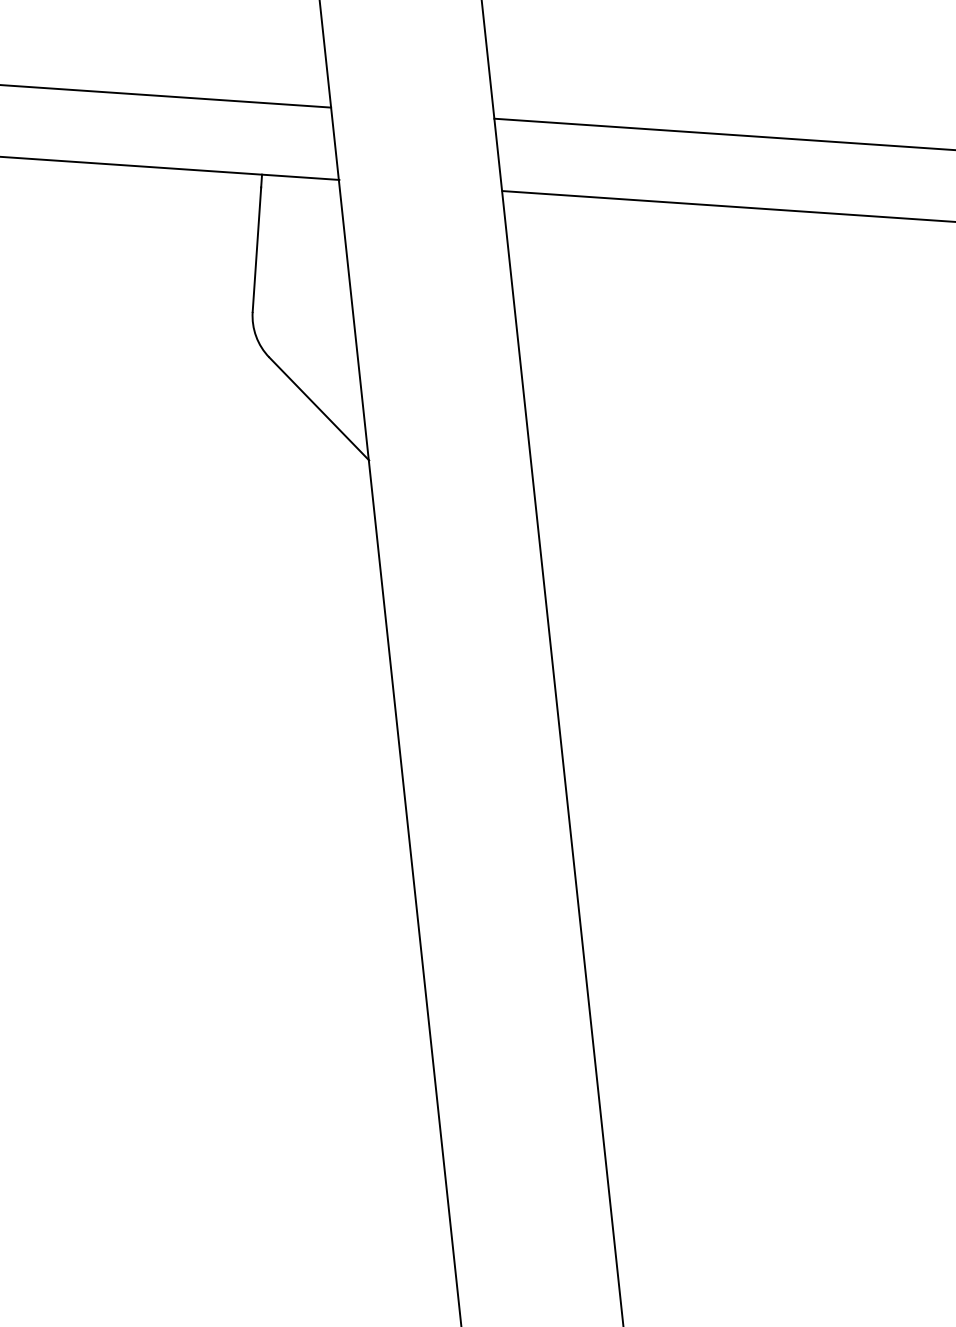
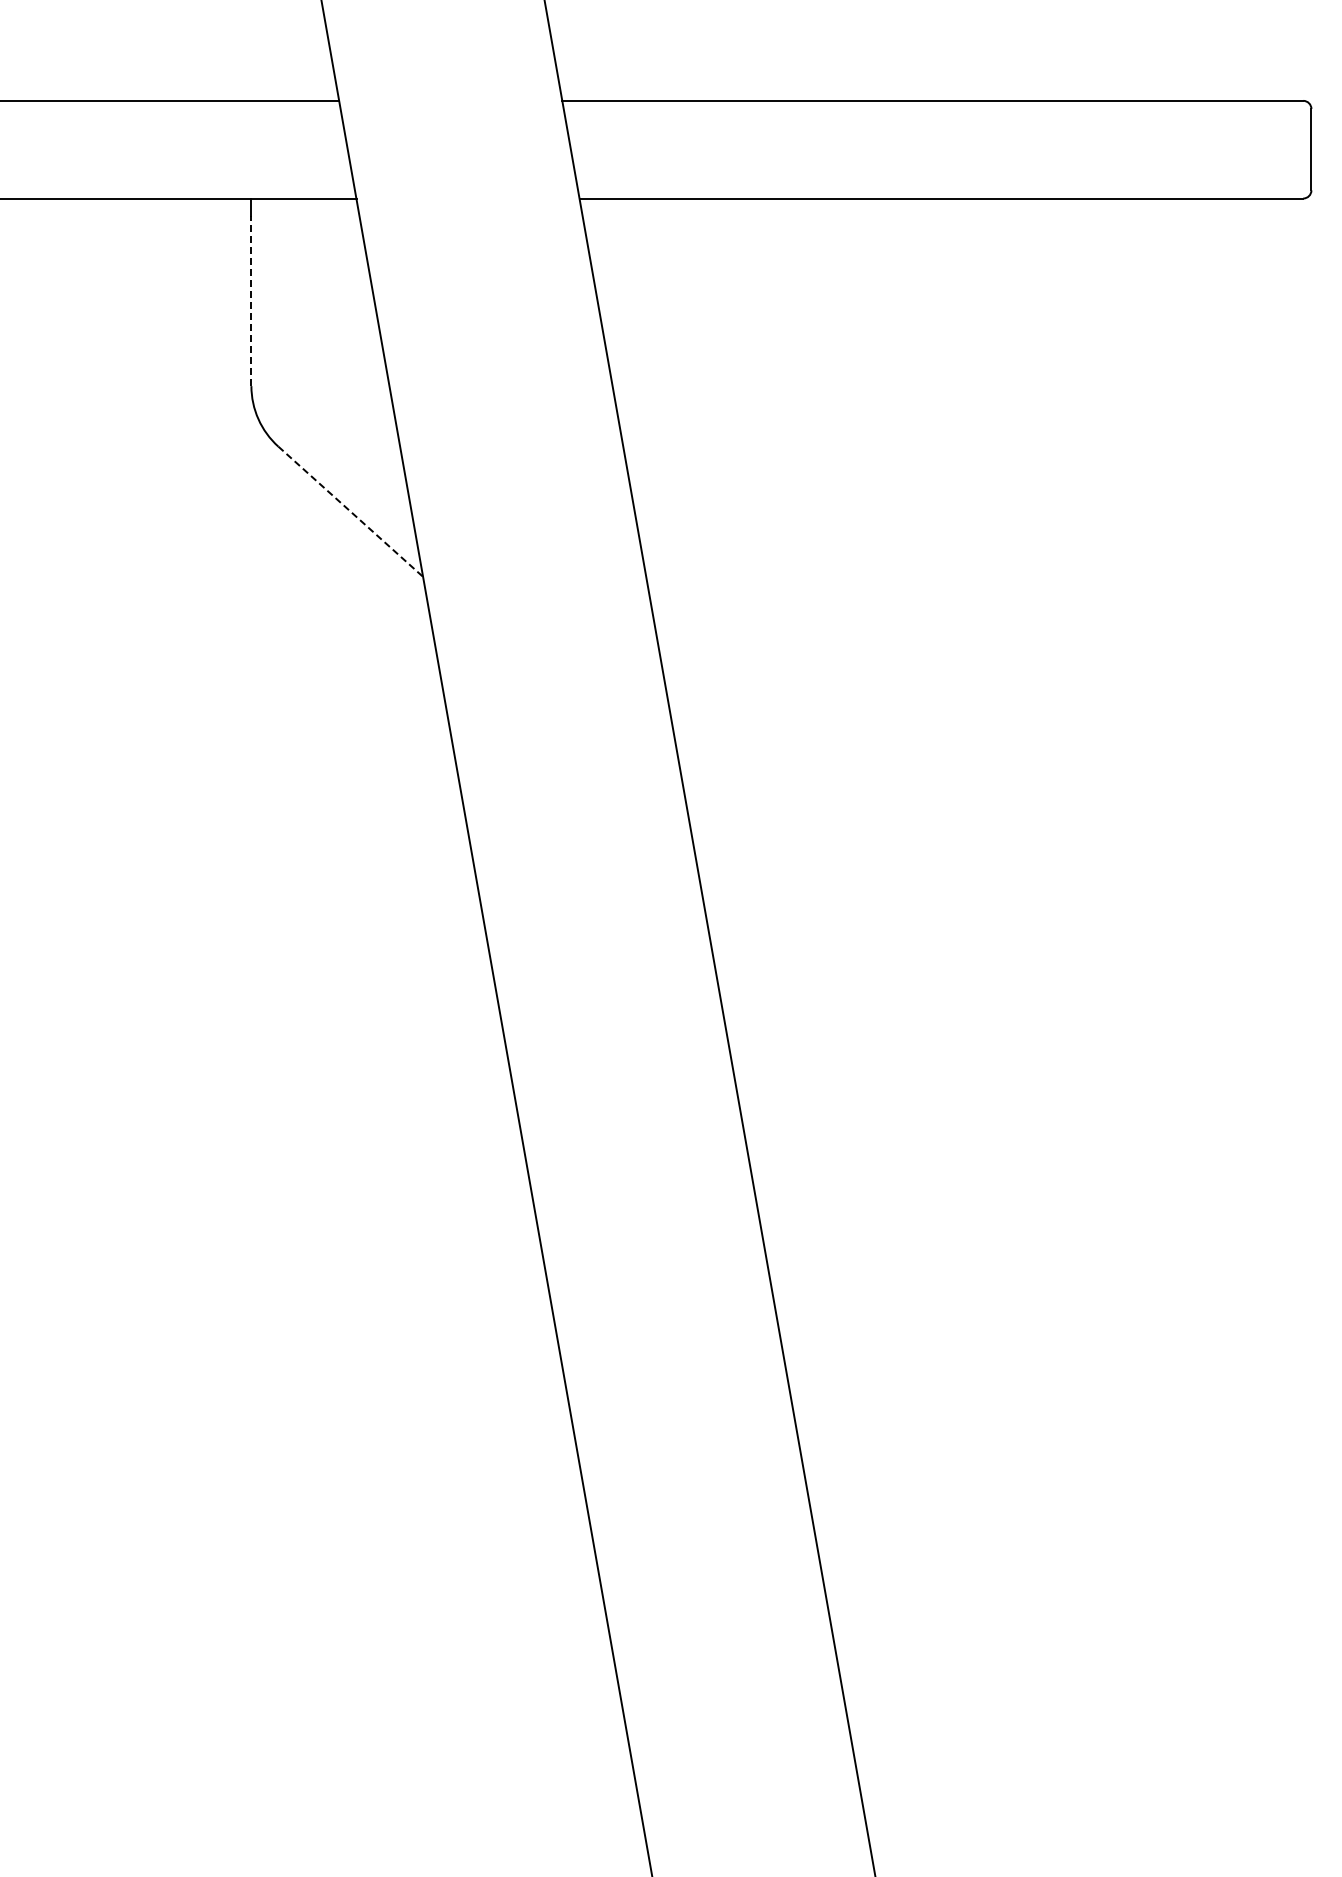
line: (257, 249) -> (251, 300), solid -> dashed
line: (319, 408) -> (351, 511), solid -> dashed

